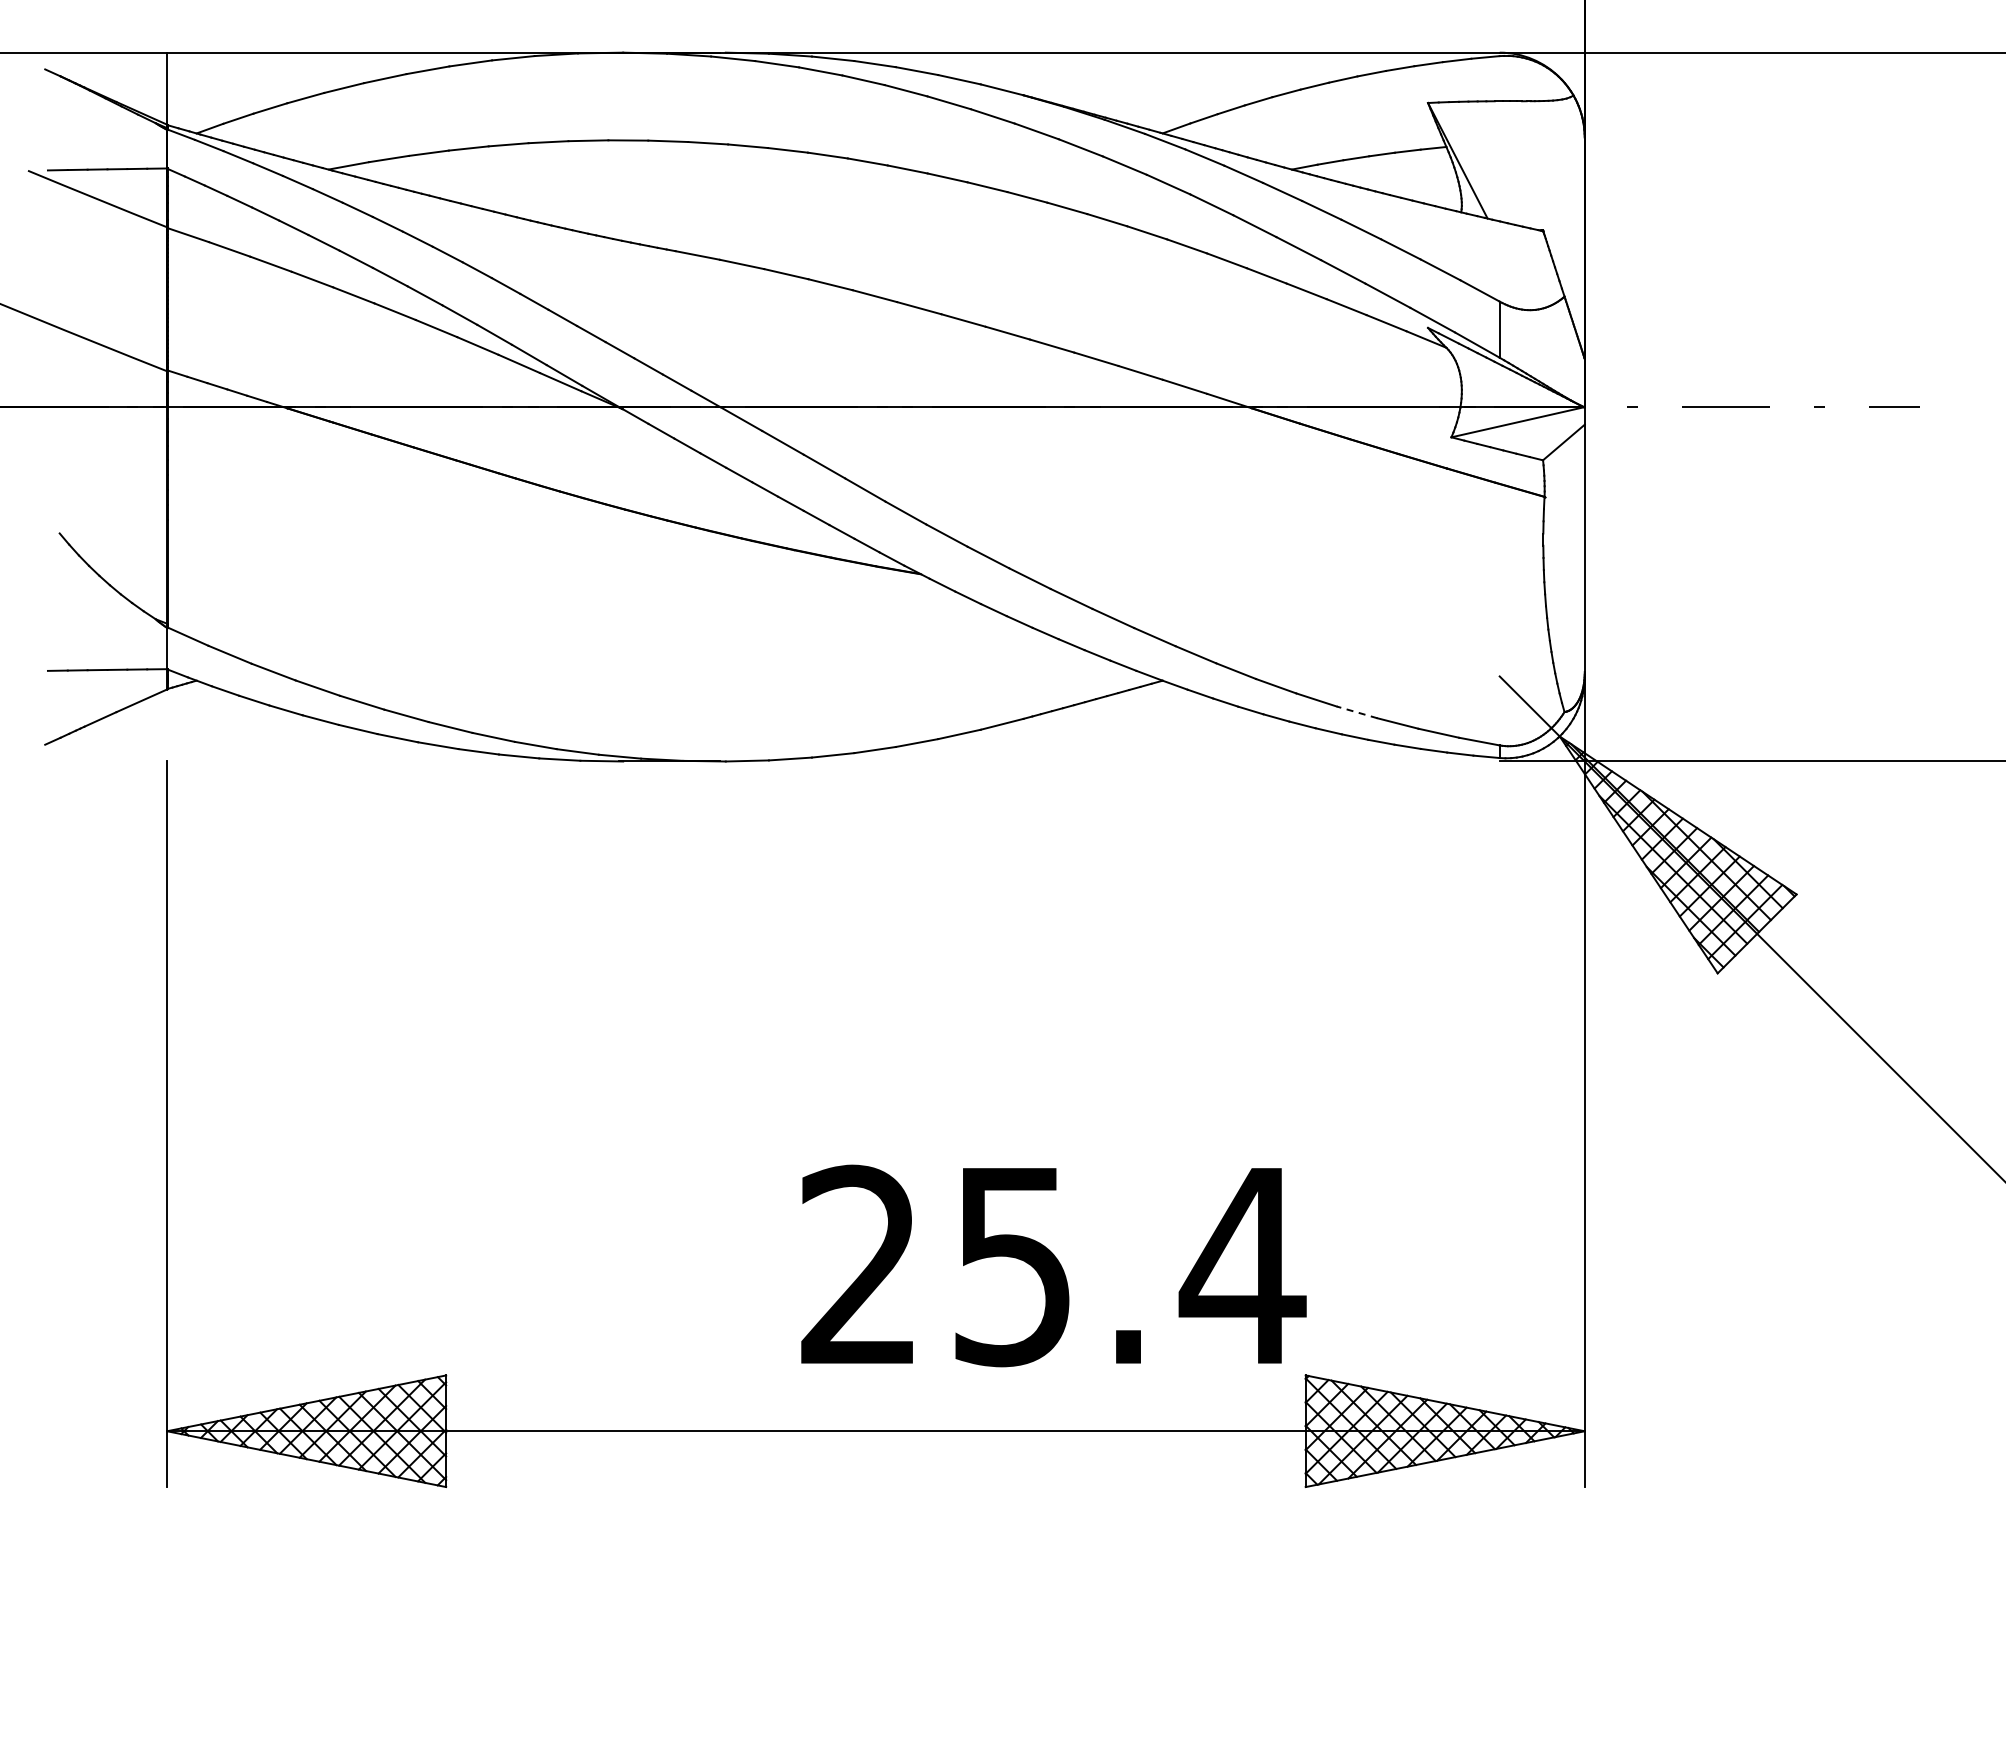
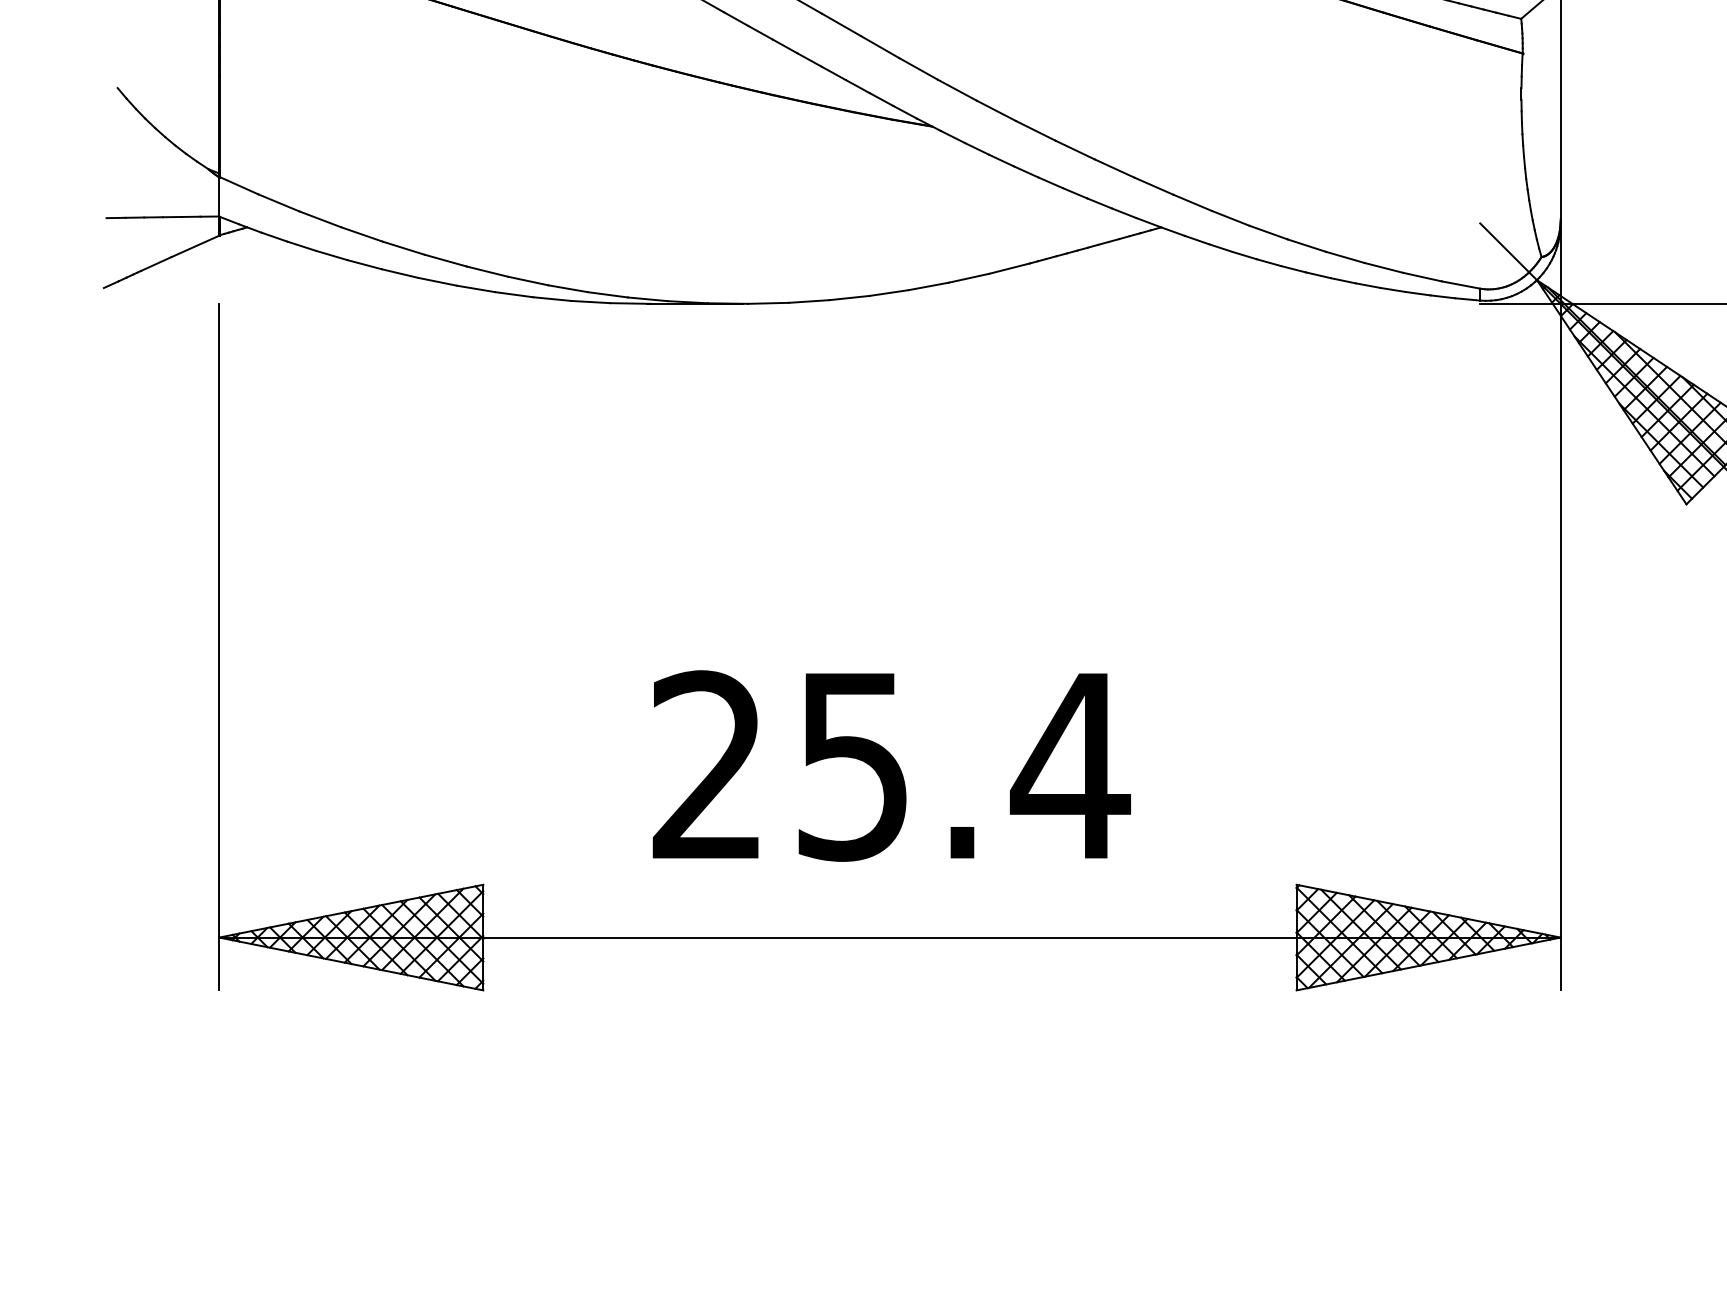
line: (1356, 712) -> (1344, 257), dashed -> solid
text: (1053, 1265) -> (891, 765), moved

